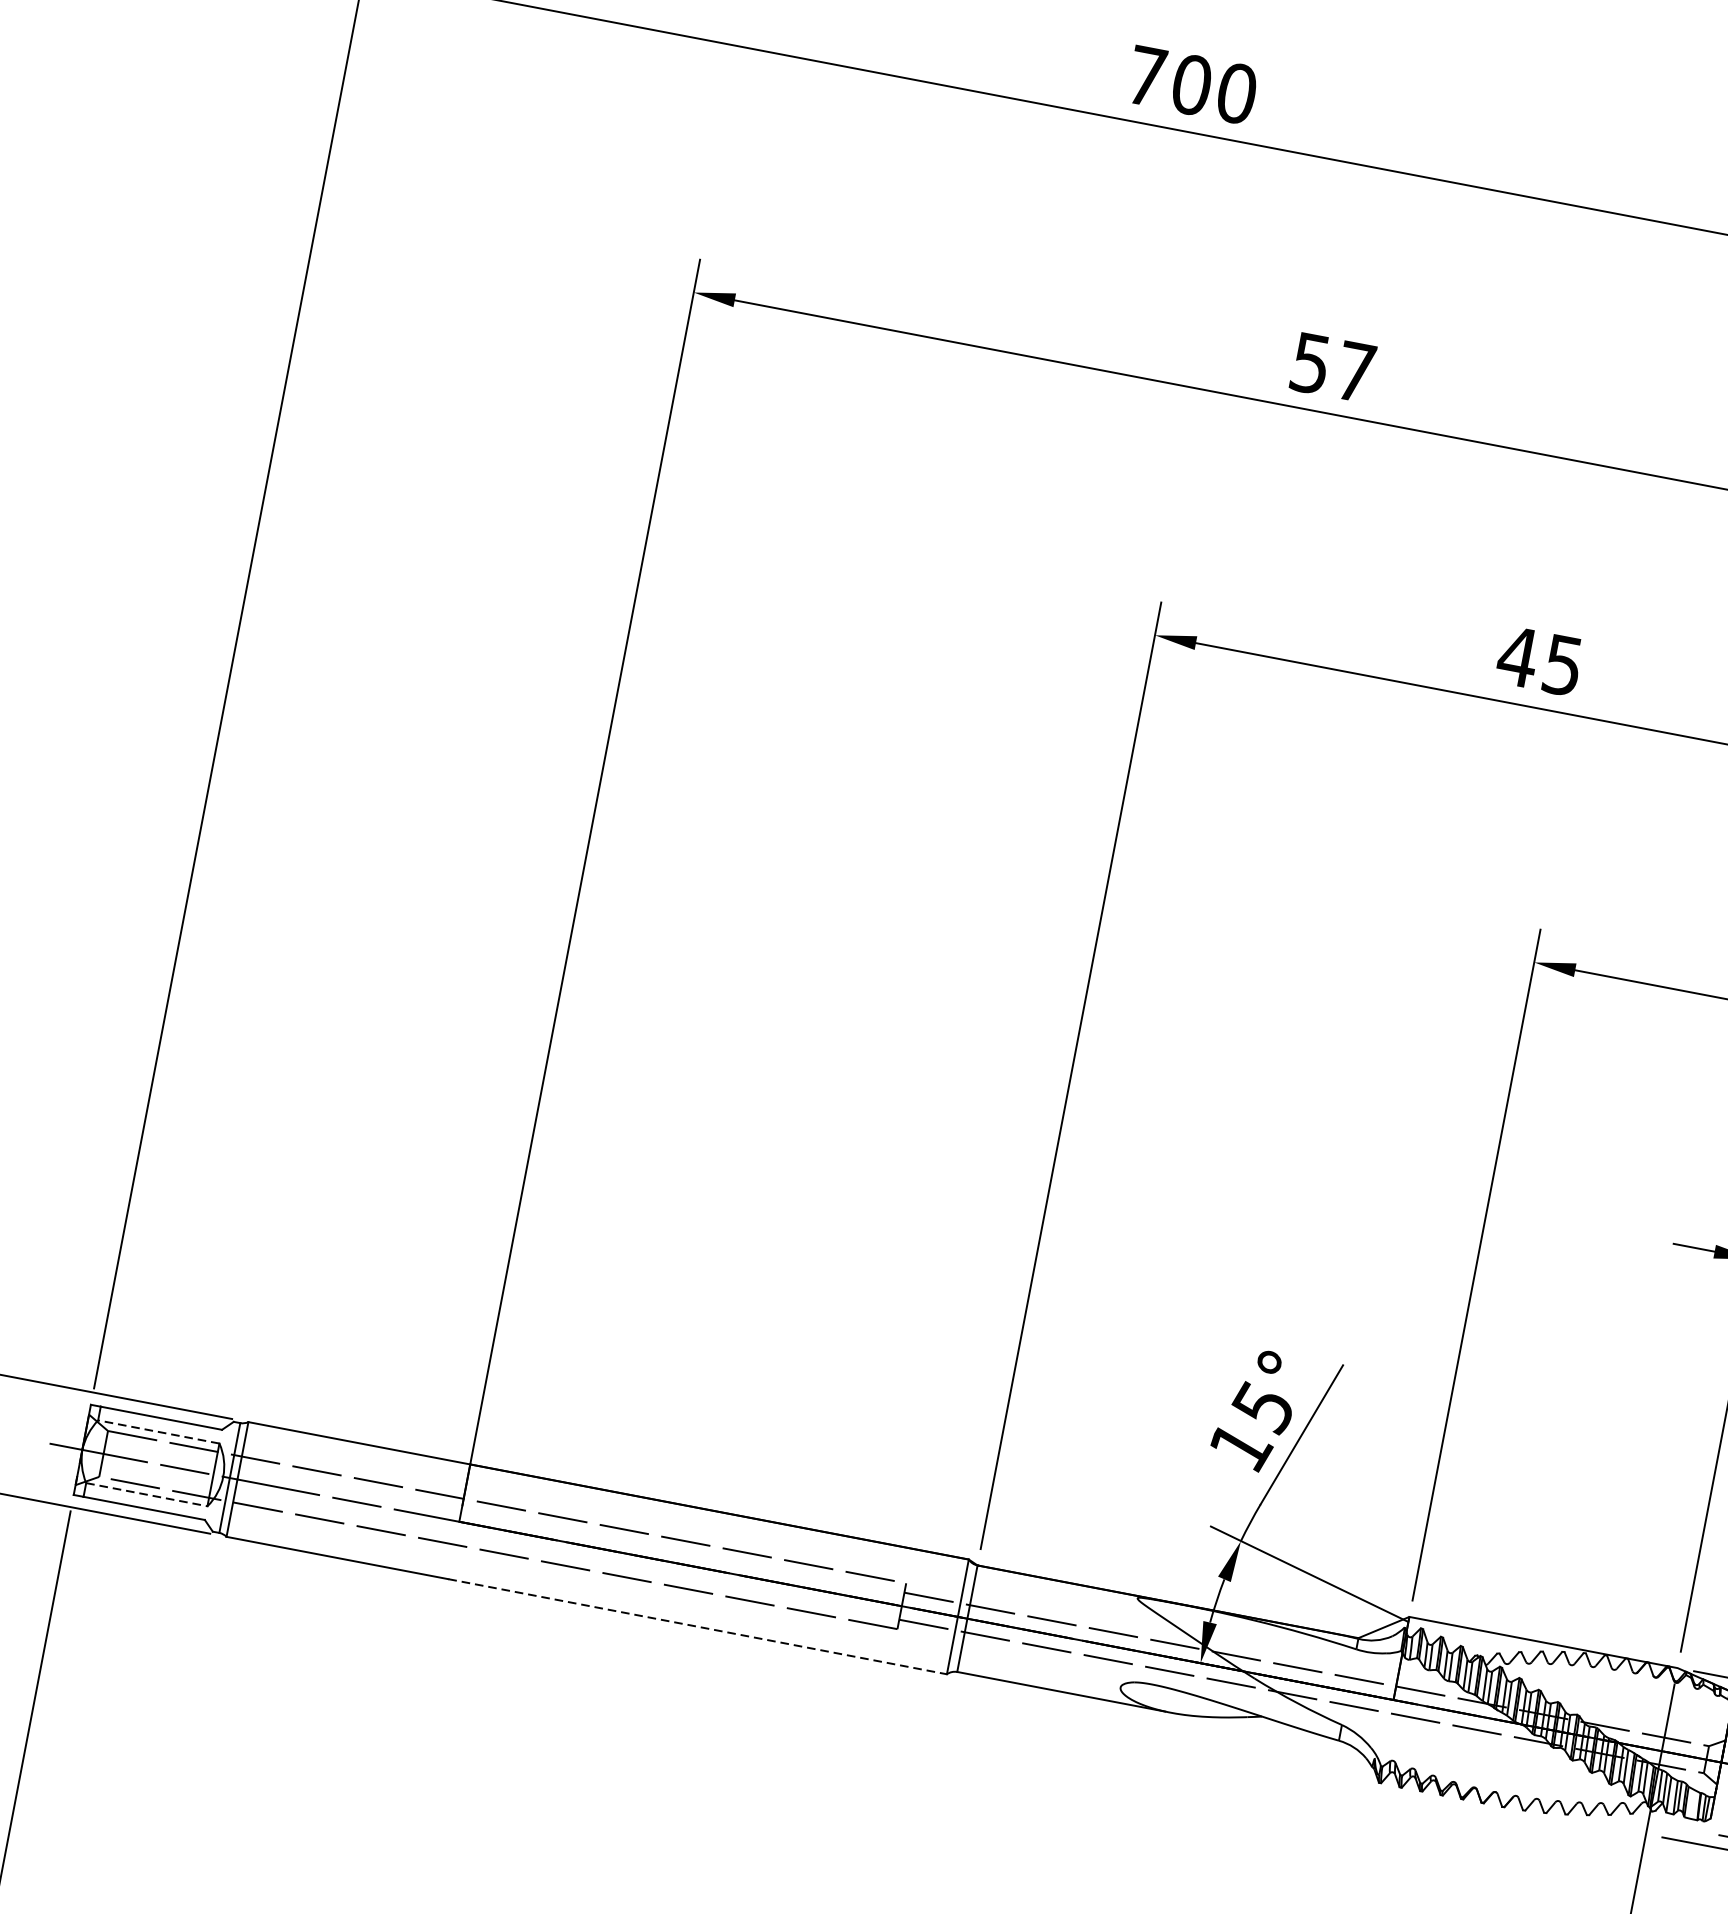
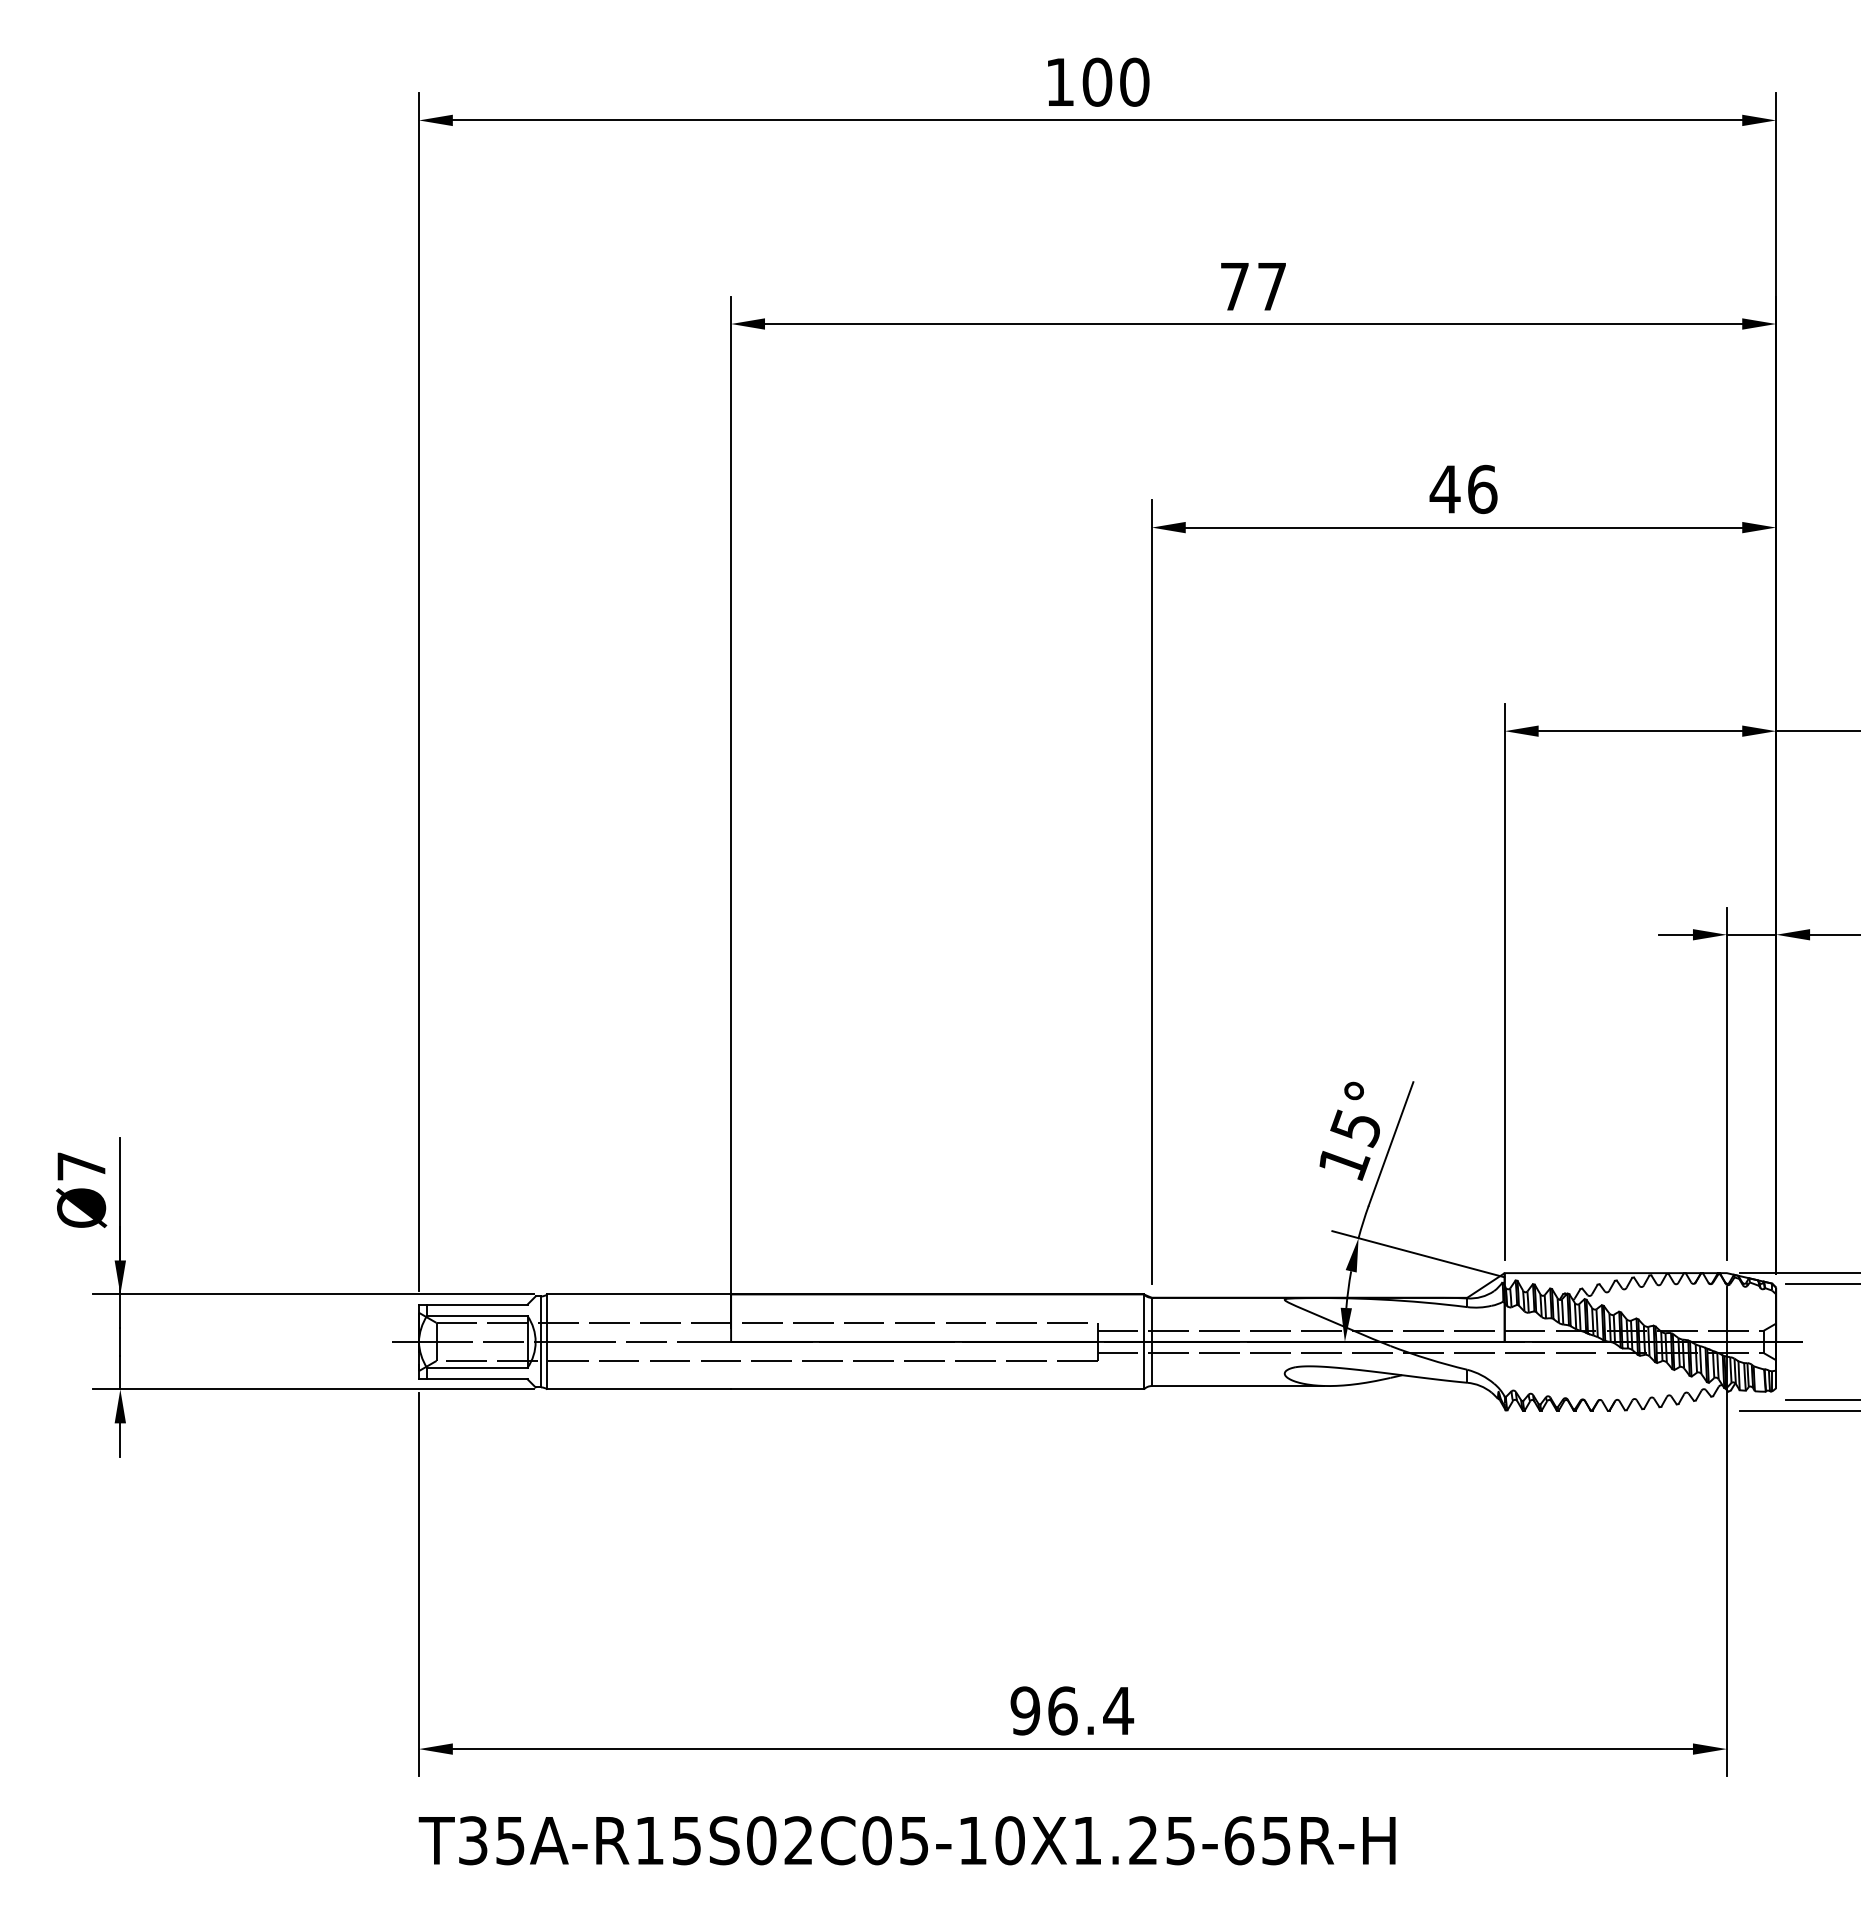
text: (1146, 75) -> (1059, 81), 700 -> 100
text: (1310, 364) -> (1234, 287), 57 -> 77
text: (1563, 665) -> (1482, 489), 45 -> 46
line: (157, 1431) -> (476, 1315), dashed -> solid
line: (147, 1494) -> (477, 1367), dashed -> solid
line: (698, 1627) -> (938, 1389), dashed -> solid

